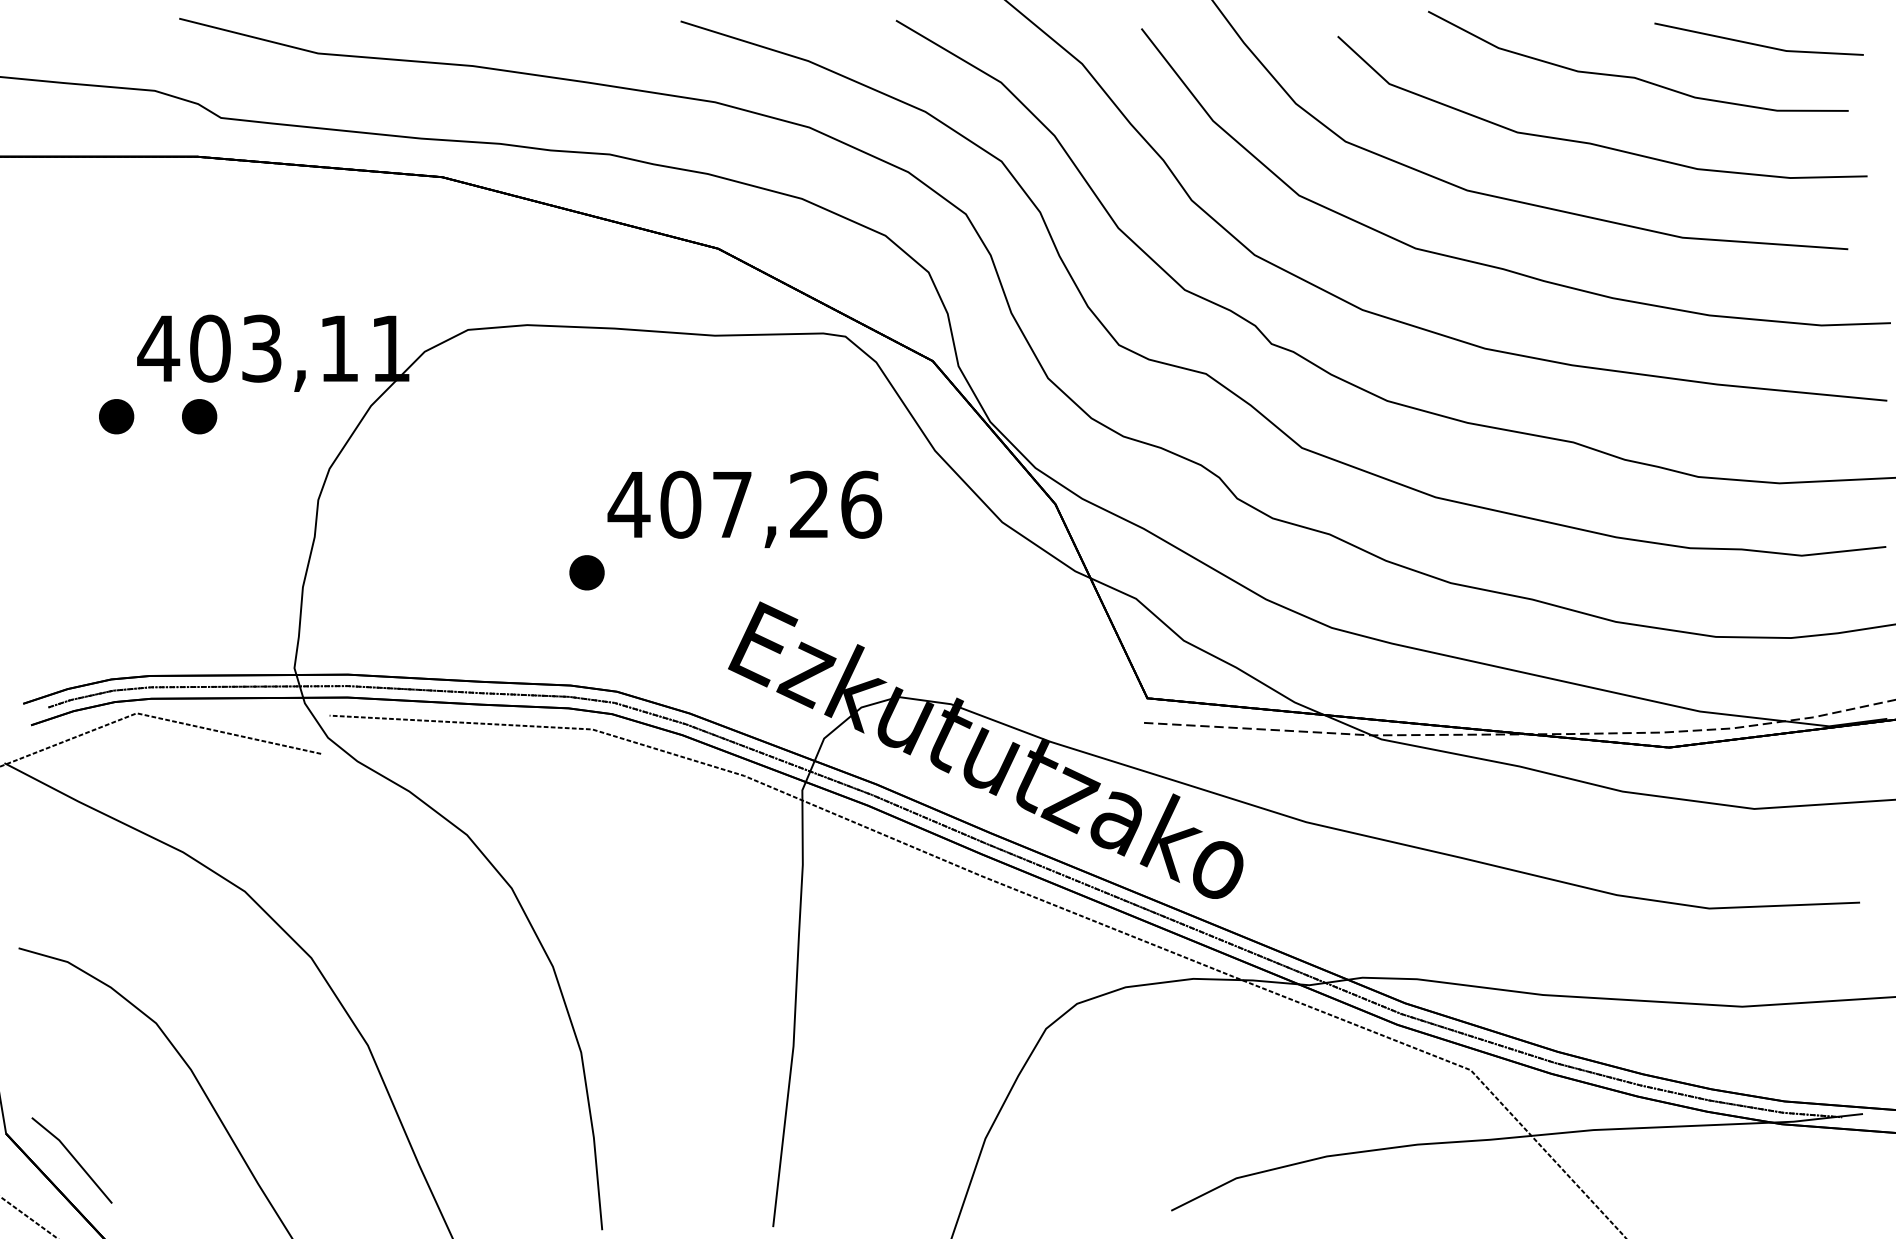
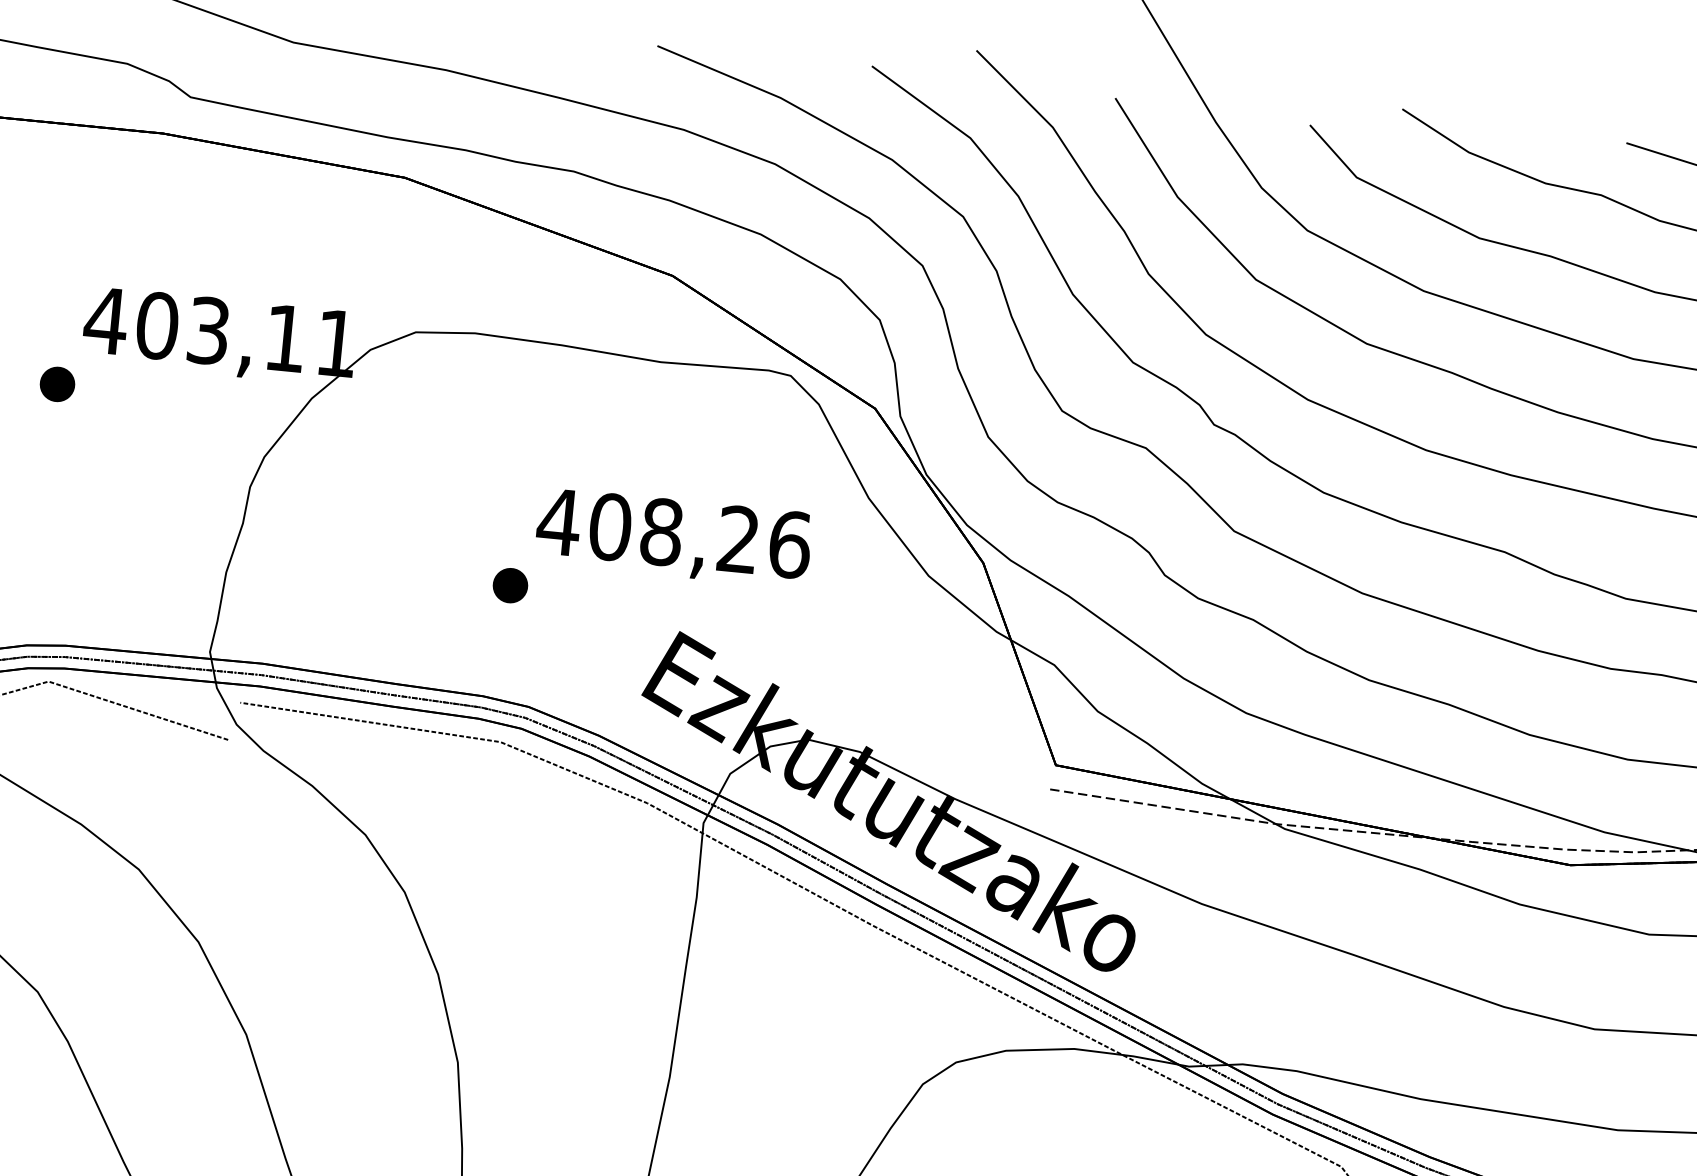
part: (199, 416) -> (140, 392), removed
text: (732, 504) -> (661, 531), 407,26 -> 408,26

